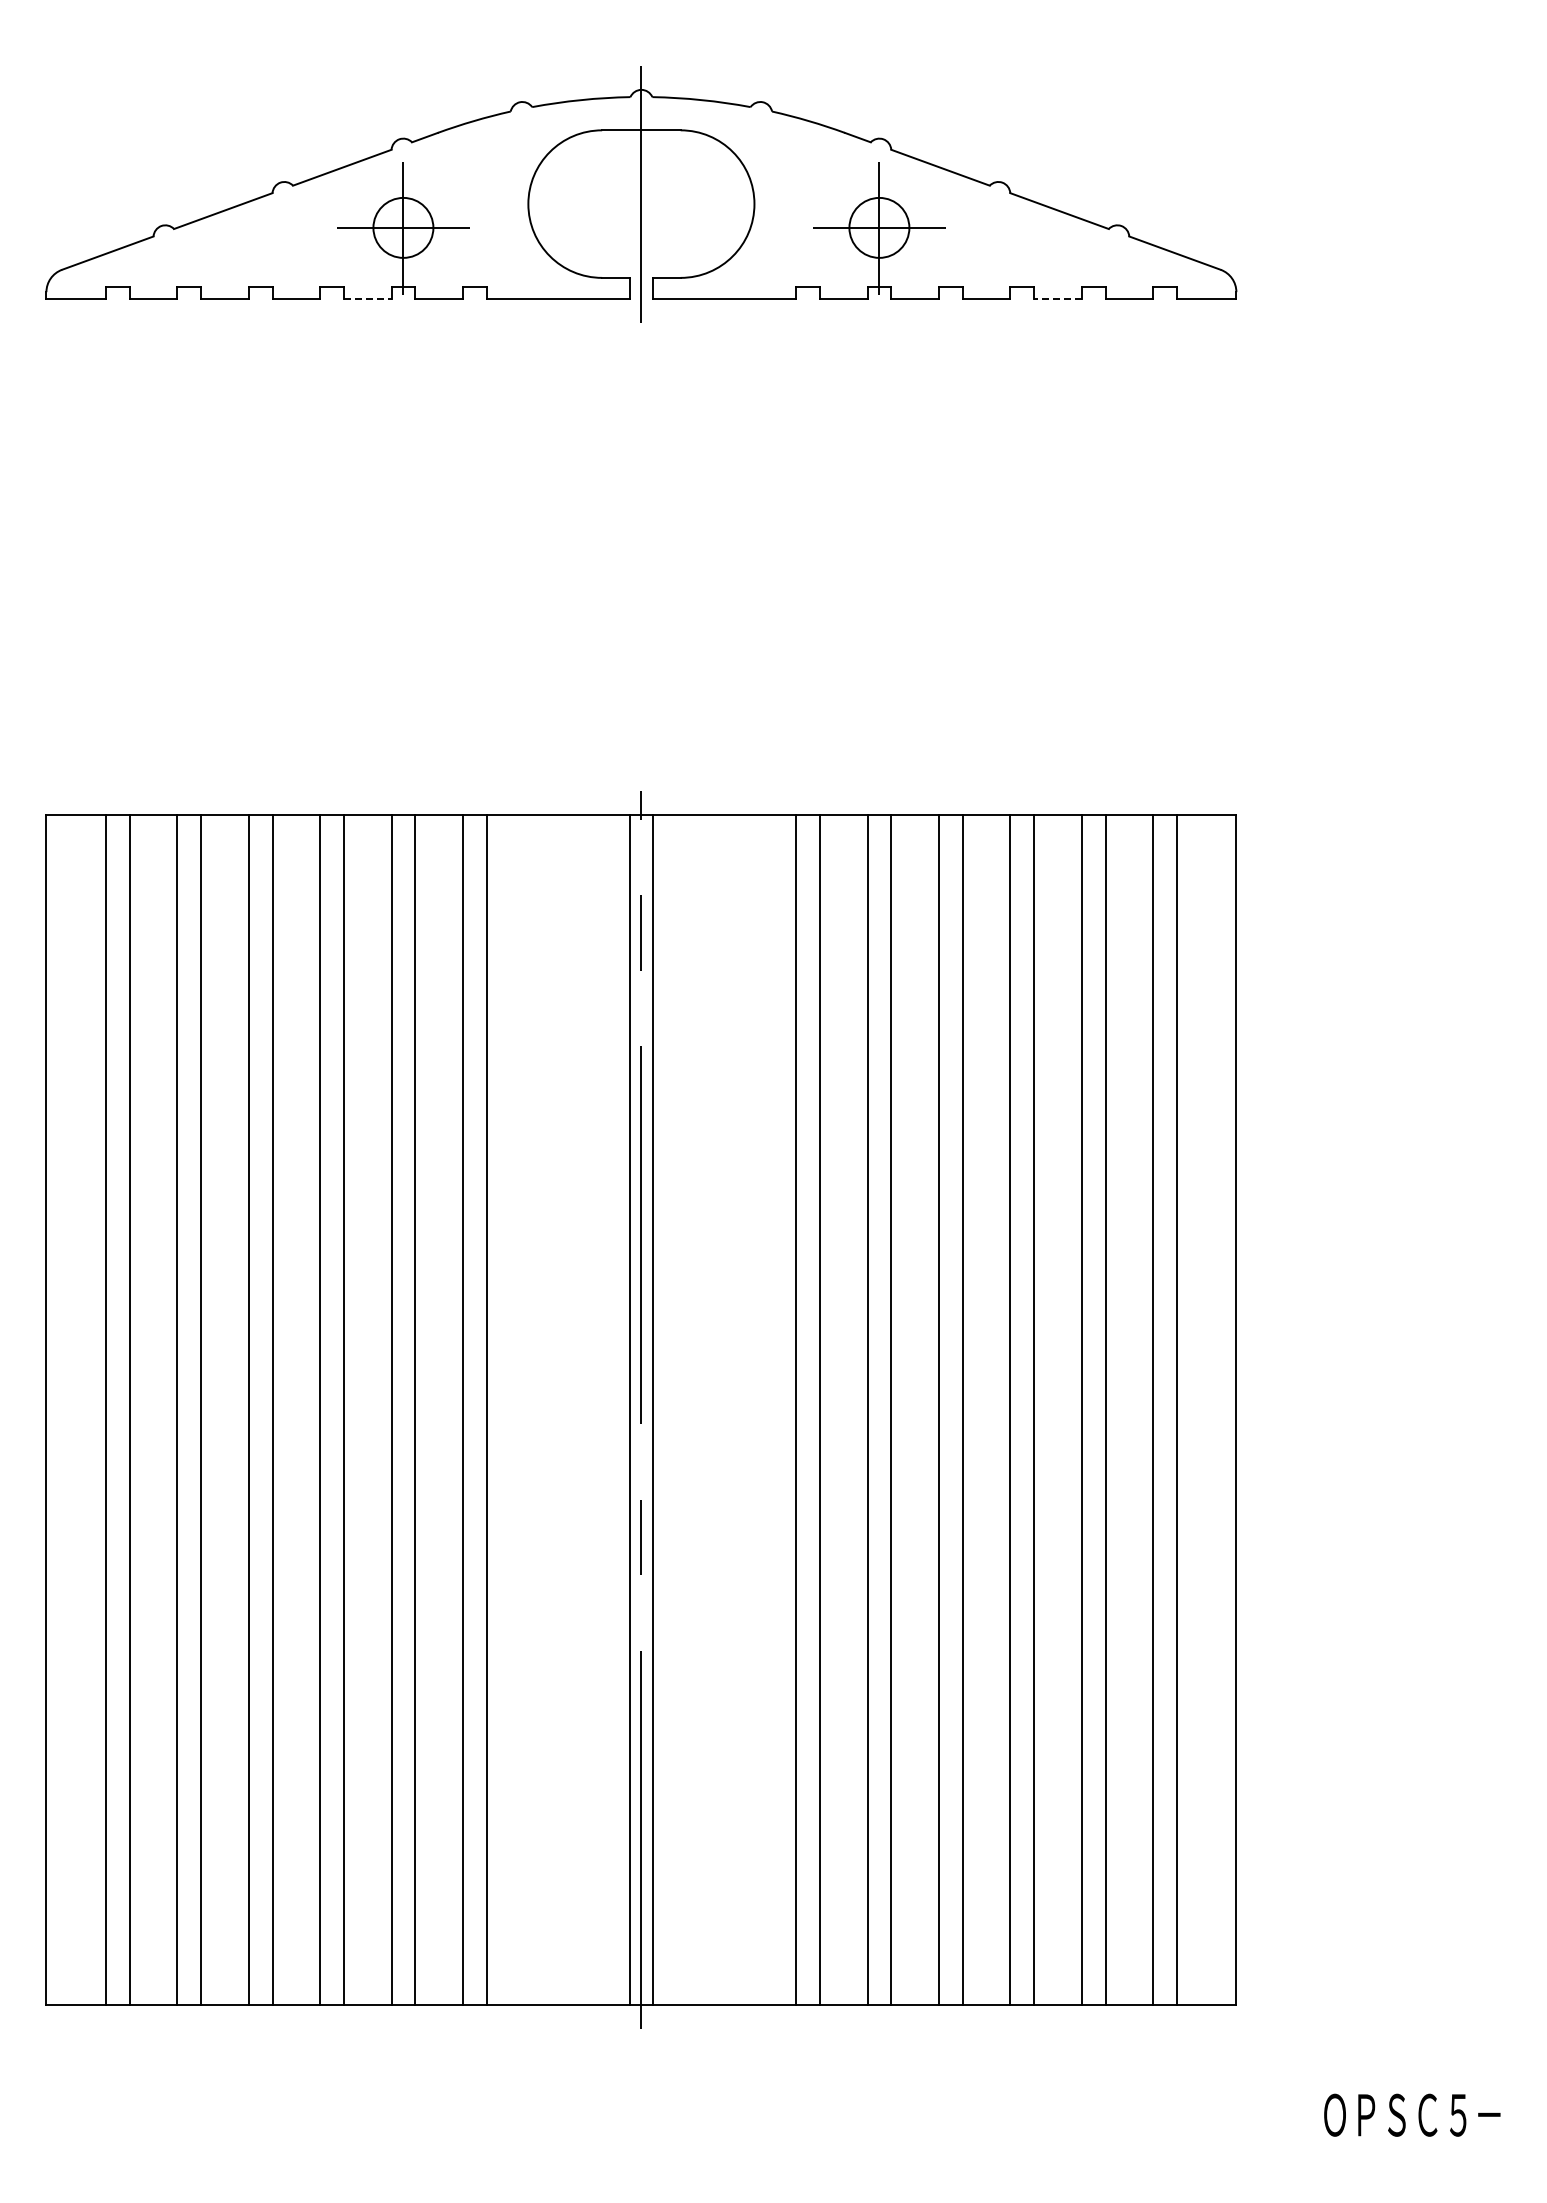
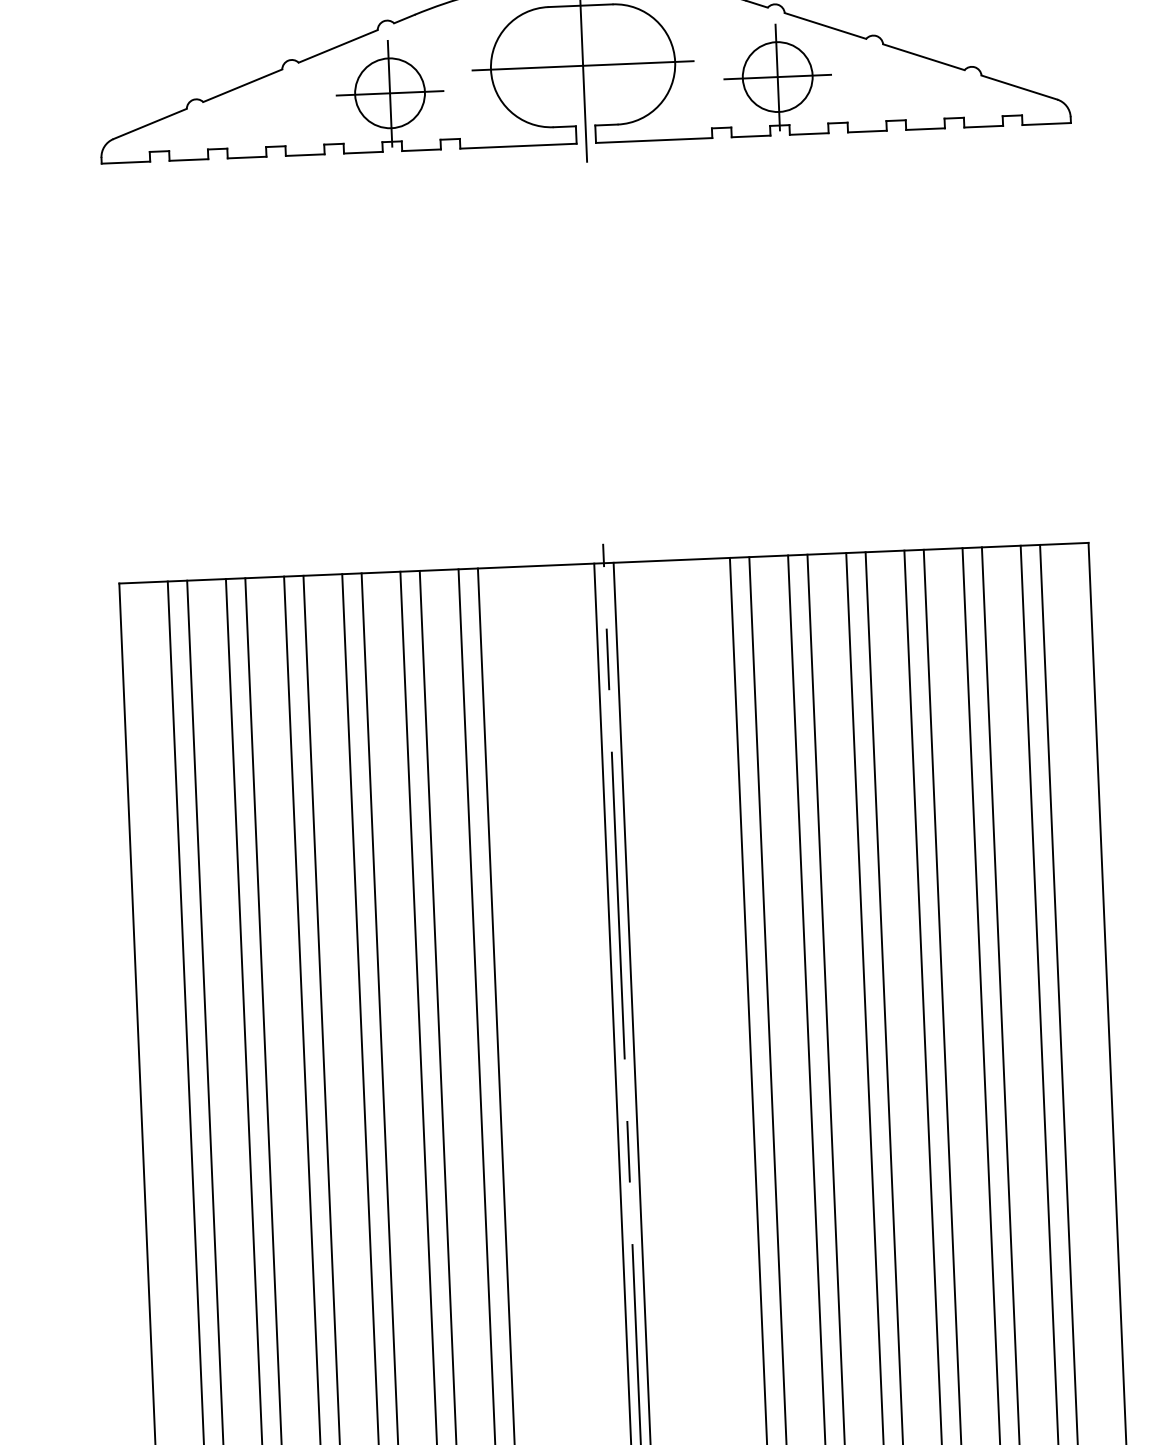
line: (641, 204) -> (583, 66), added
circle: (403, 227) -> (390, 92), size x1.43
circle: (879, 227) -> (777, 76), size x1.43
line: (367, 299) -> (363, 152), dashed -> solid
line: (1057, 299) -> (925, 129), dashed -> solid

